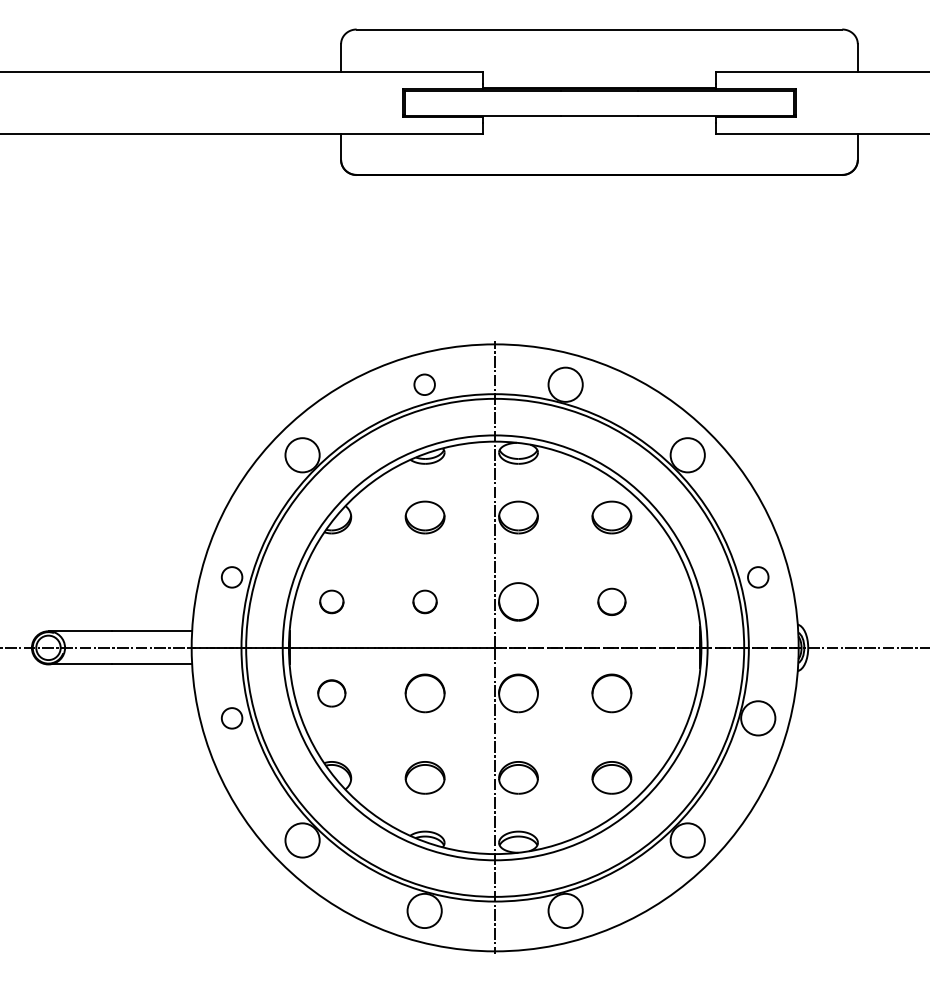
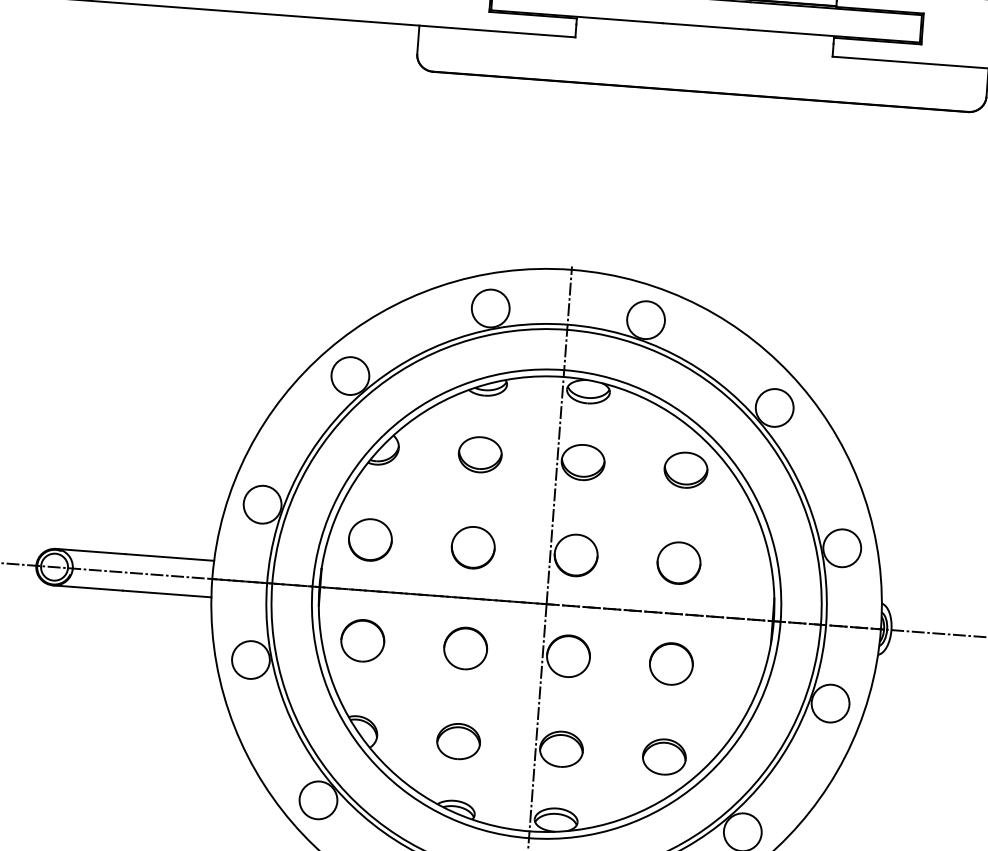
circle: (424, 384) -> (490, 308), size x1.67
circle: (231, 577) -> (261, 504), size x1.67
circle: (758, 577) -> (842, 548), size x1.67
part: (331, 601) -> (370, 539), size x1.67
part: (424, 601) -> (472, 547), size x1.67
part: (611, 601) -> (678, 562), size x1.43
part: (331, 693) -> (362, 640), size x1.43
circle: (231, 718) -> (250, 660), size x1.67

